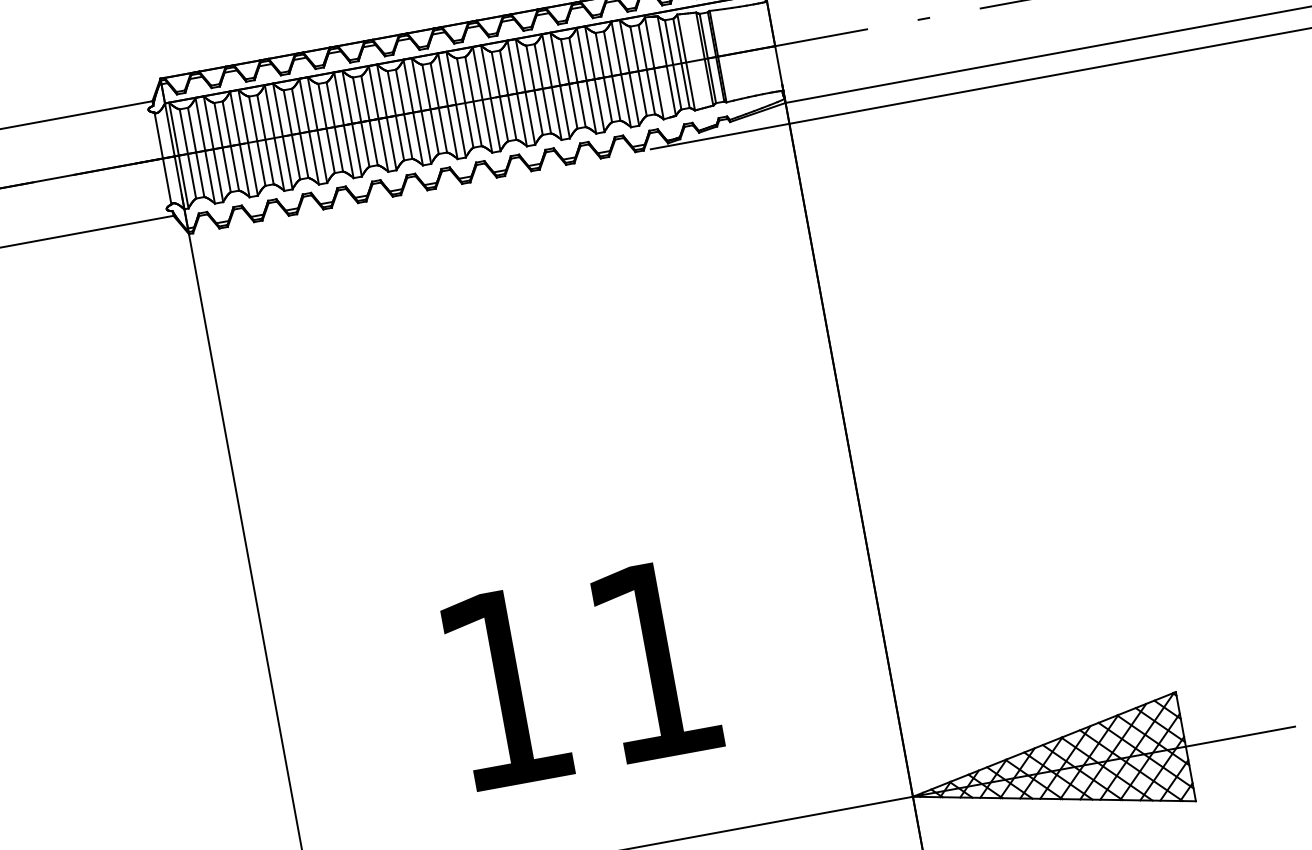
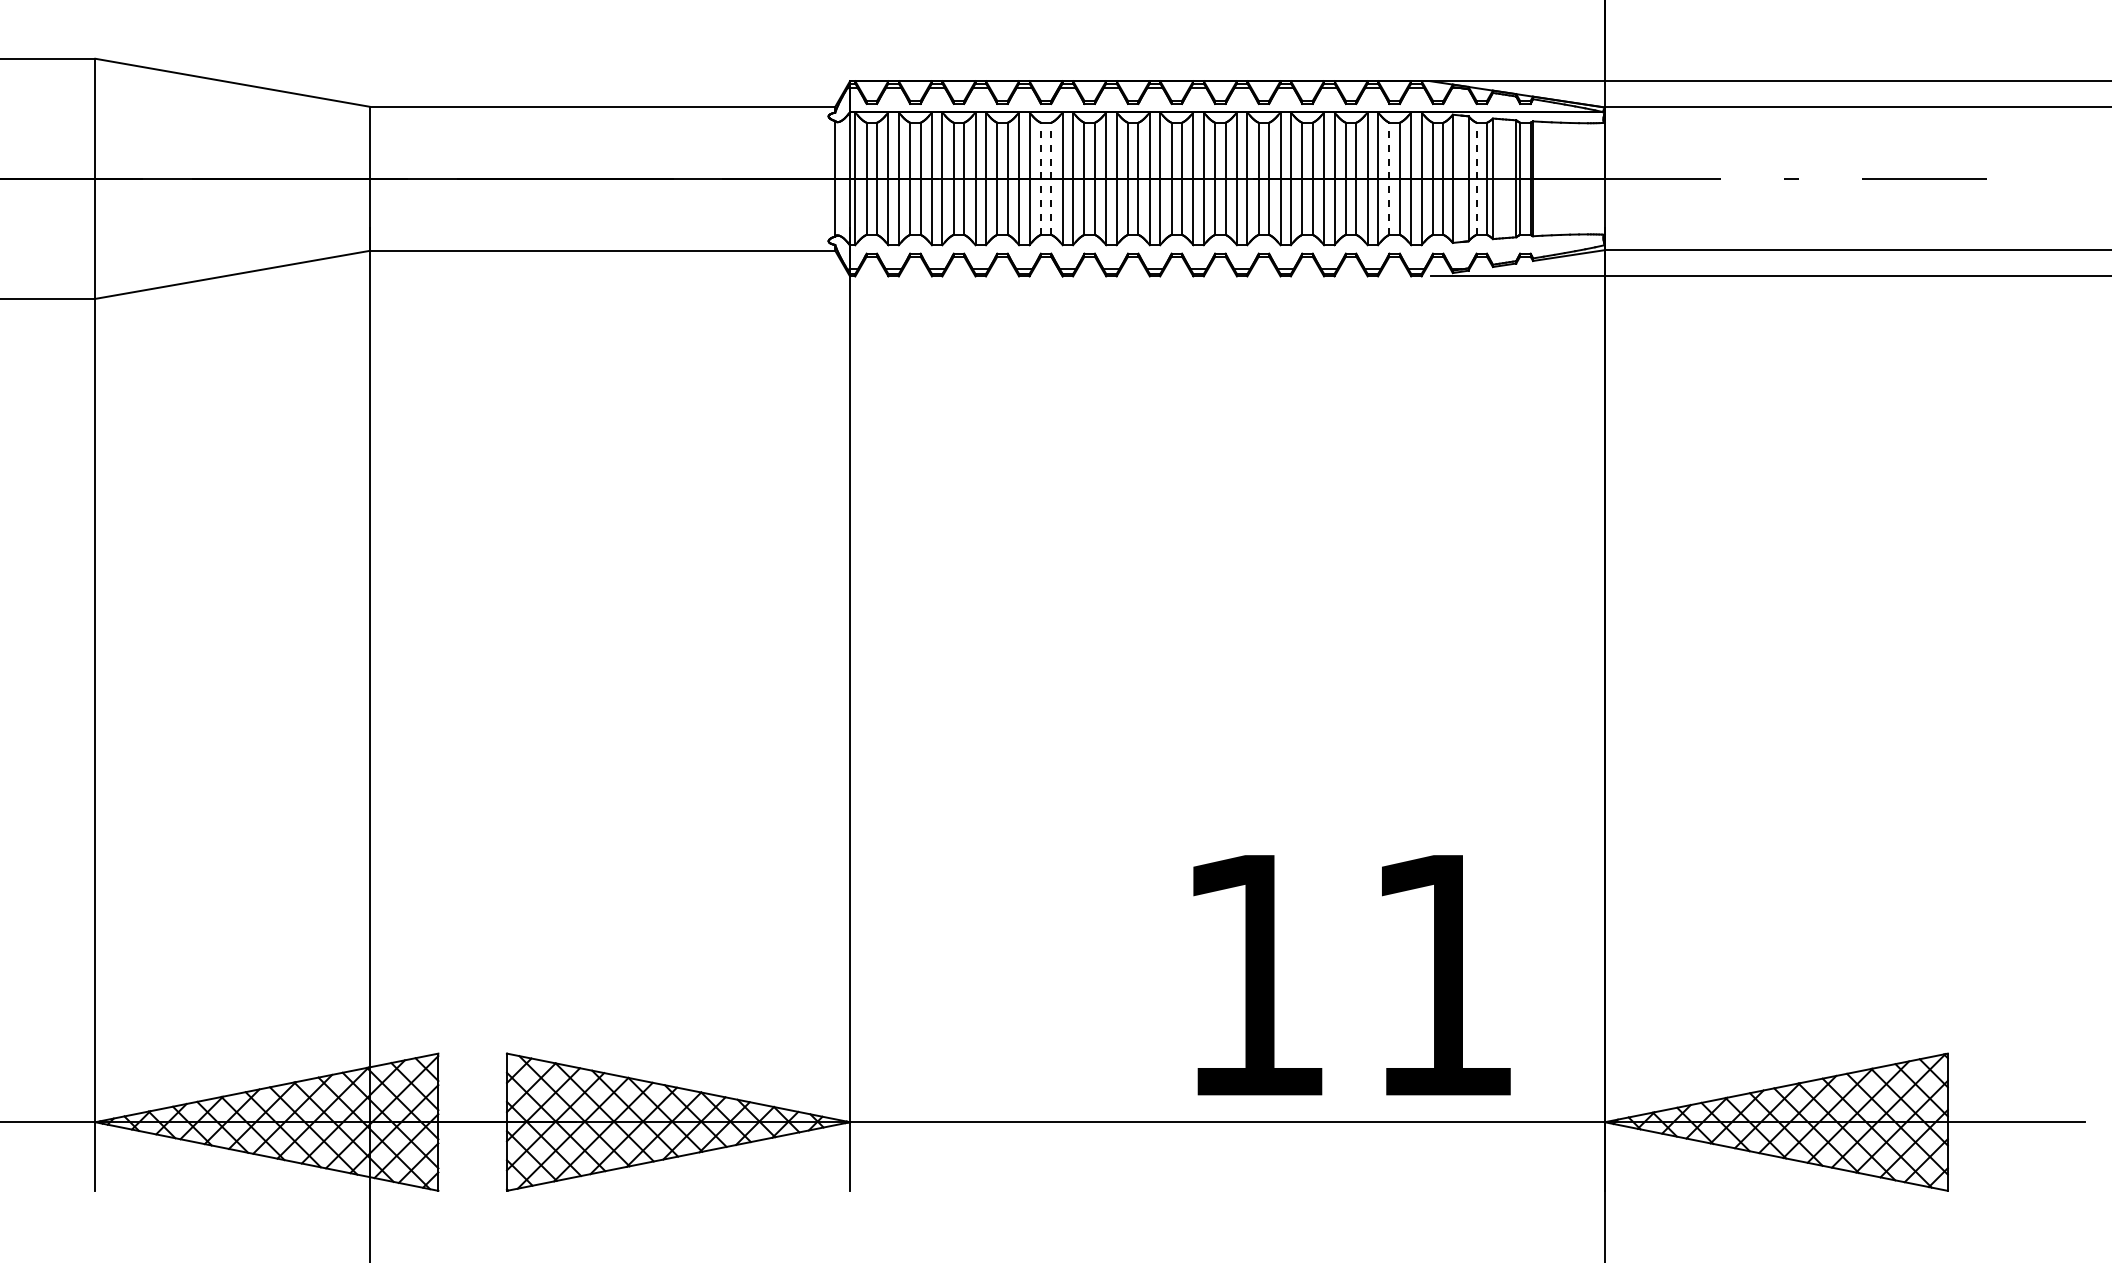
line: (673, 64) -> (1476, 178), solid -> dashed
line: (603, 77) -> (1389, 178), solid -> dashed
line: (334, 126) -> (1051, 178), solid -> dashed
line: (326, 128) -> (1040, 178), solid -> dashed
text: (581, 674) -> (1351, 975), moved

